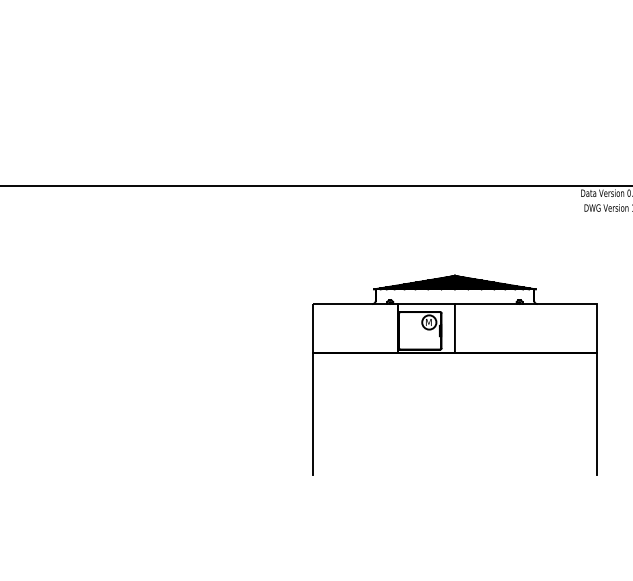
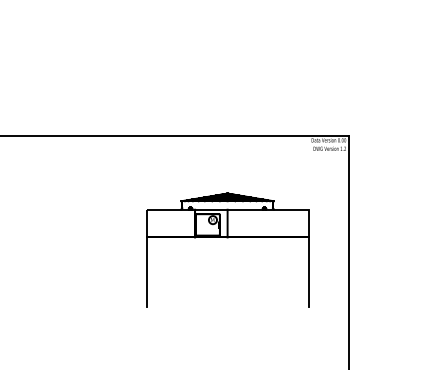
part: (454, 354) -> (227, 238), moved

